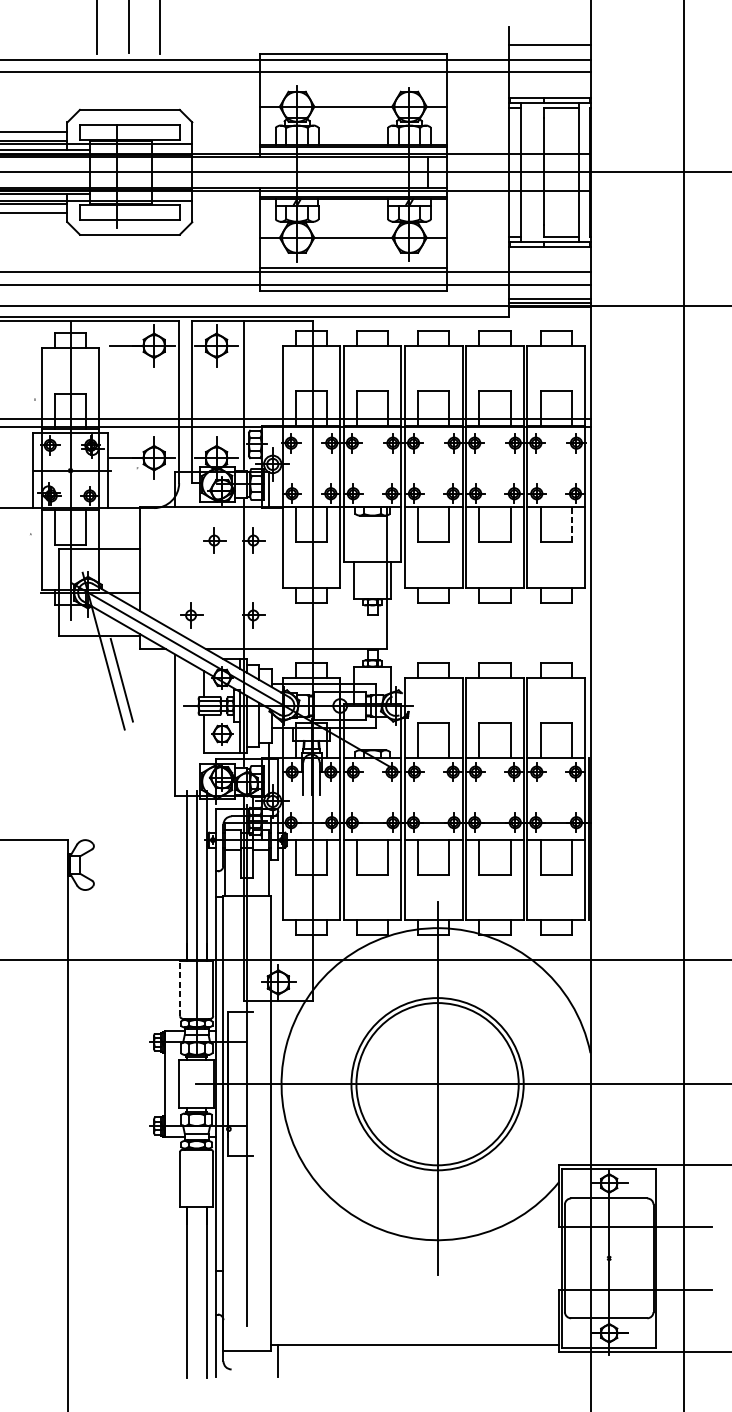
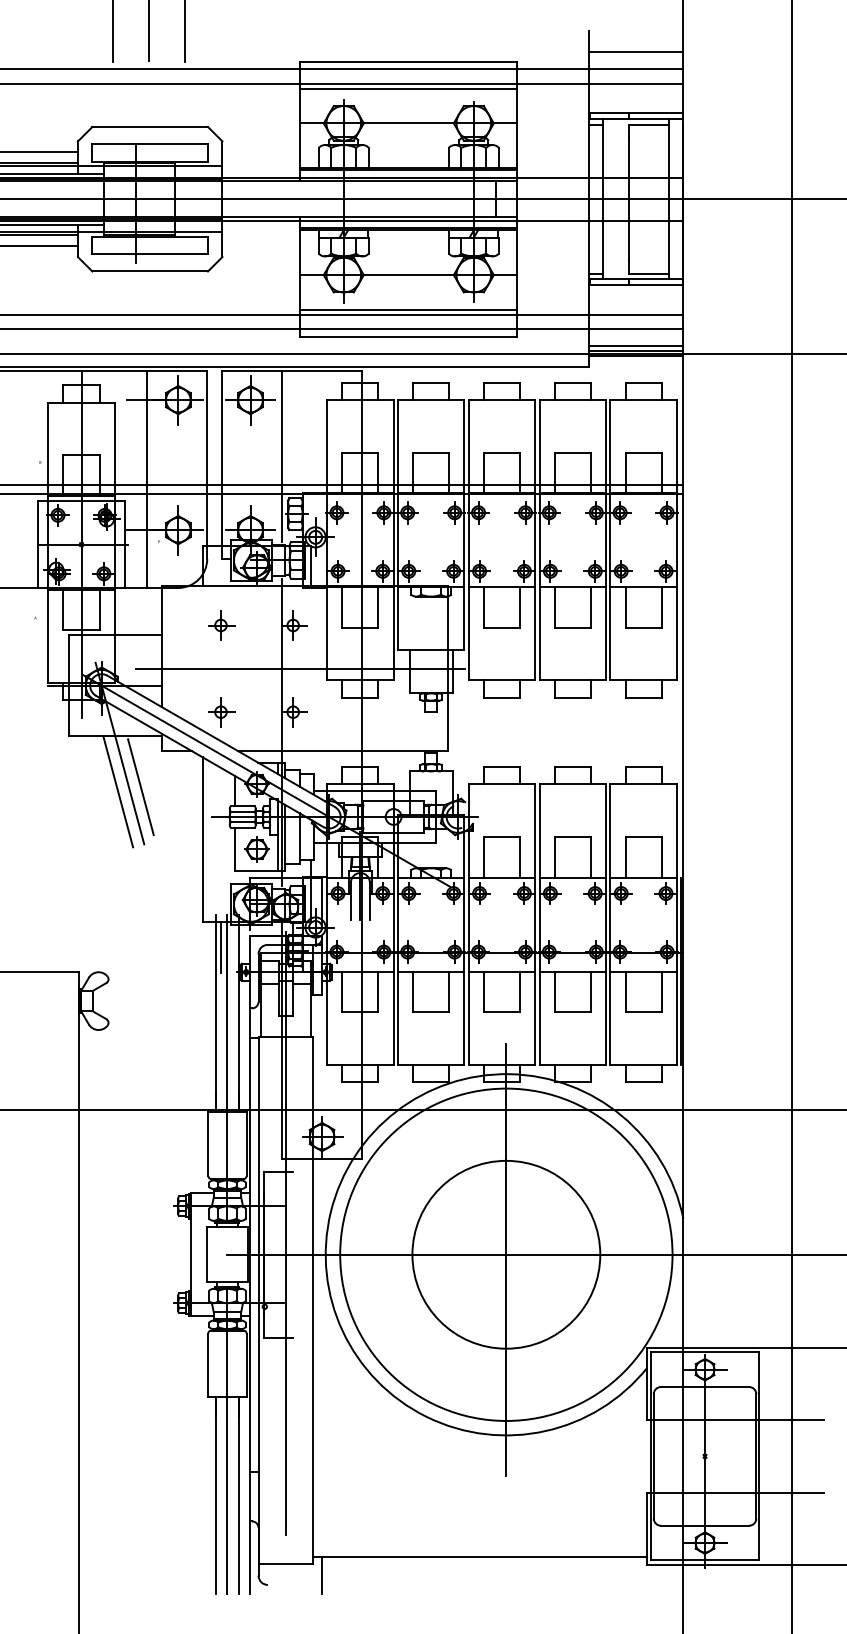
line: (353, 76) -> (408, 88), added
line: (126, 414) -> (146, 479), added
line: (571, 525) -> (661, 607), dashed -> solid
part: (214, 540) -> (221, 625), moved
line: (259, 577) -> (300, 668), added
line: (102, 683) -> (118, 791), added
line: (190, 818) -> (220, 947), added
line: (180, 988) -> (208, 1144), dashed -> solid
circle: (437, 1083) -> (506, 1254), size x1.67
line: (196, 1245) -> (227, 1441), added

